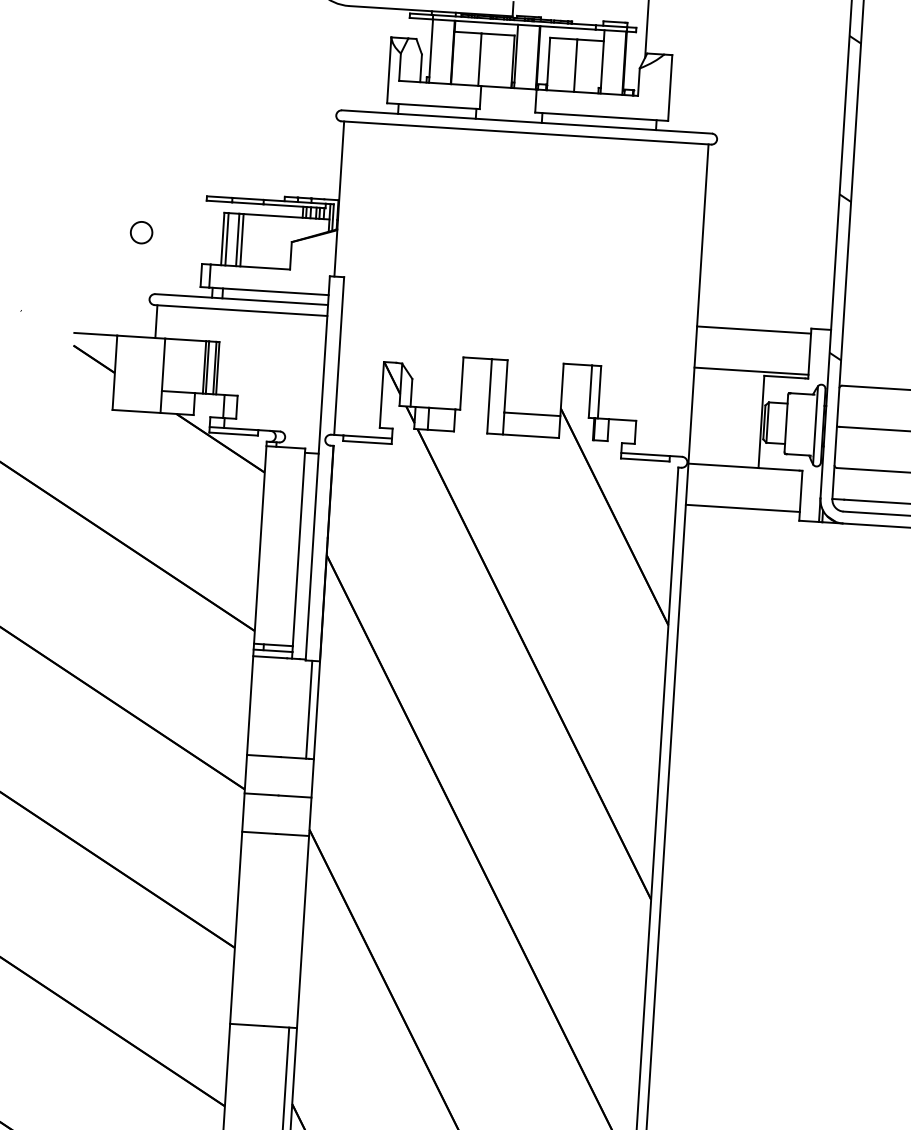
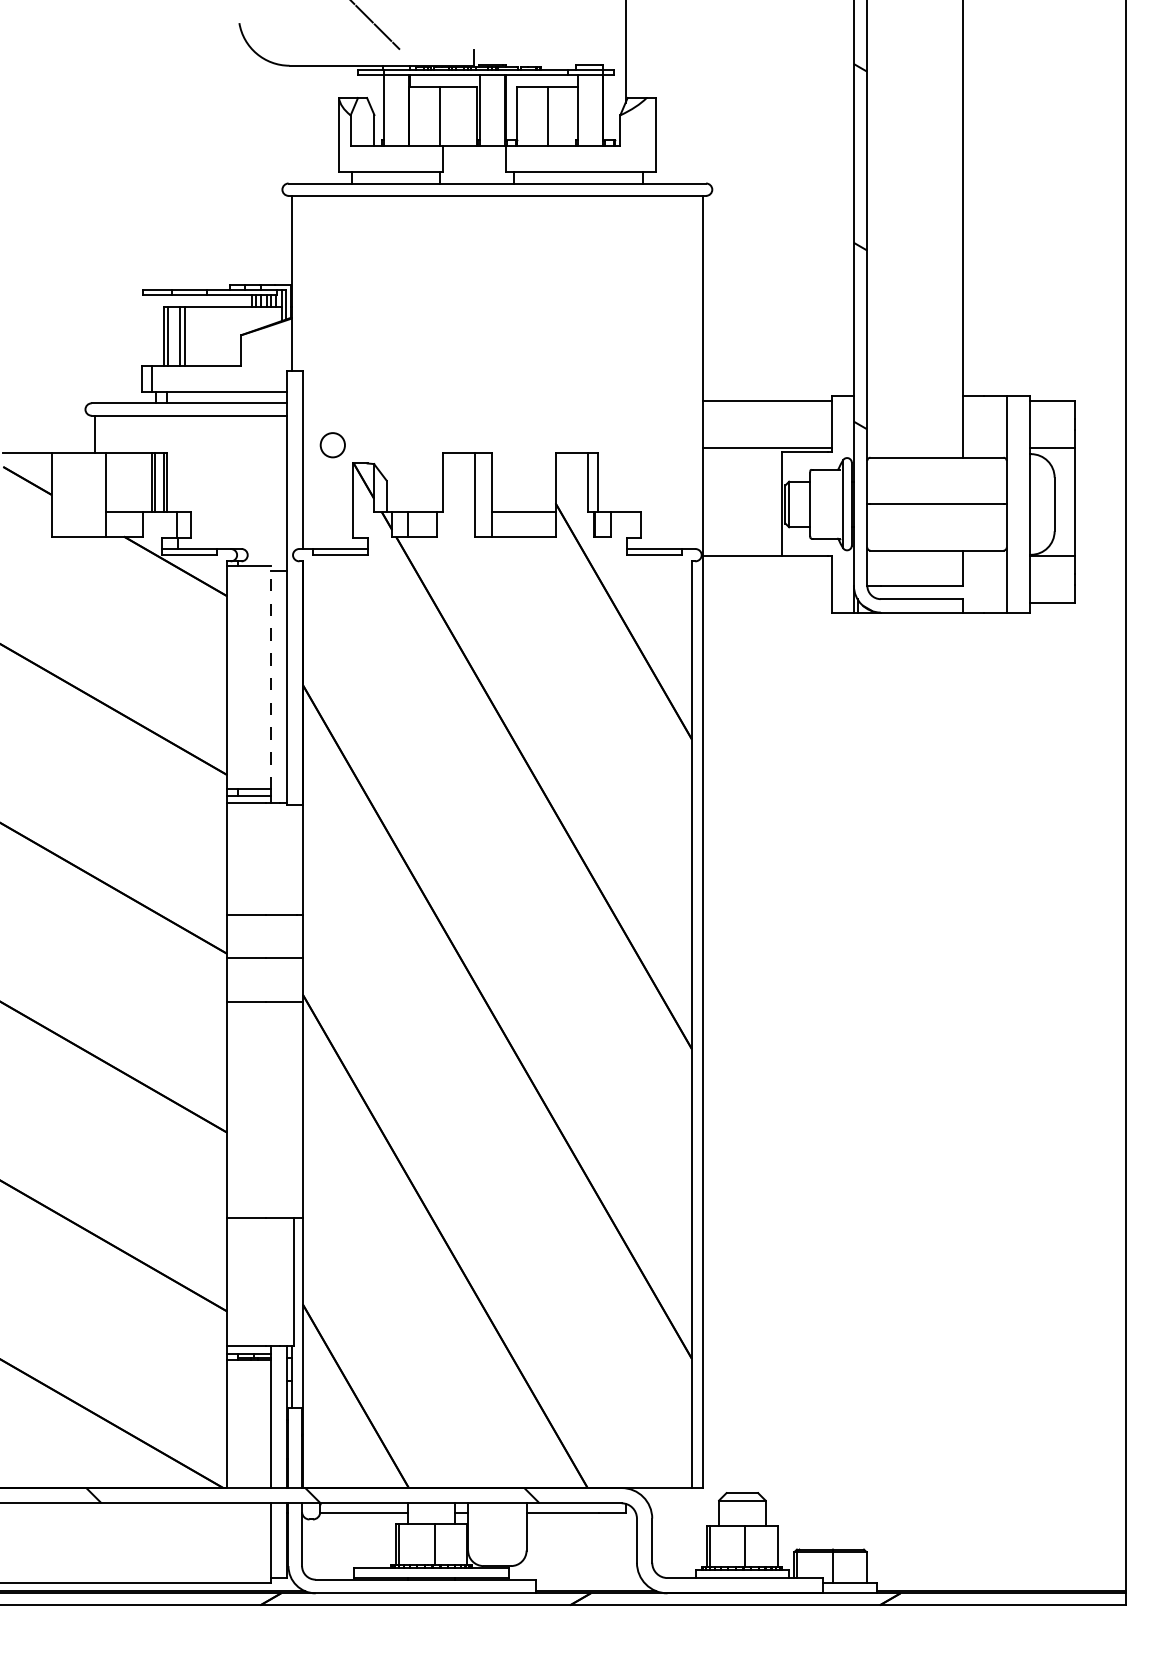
circle: (141, 232) -> (332, 445), moved
line: (743, 508) -> (767, 602), removed
line: (299, 547) -> (271, 677), solid -> dashed
line: (309, 709) -> (294, 859), removed

